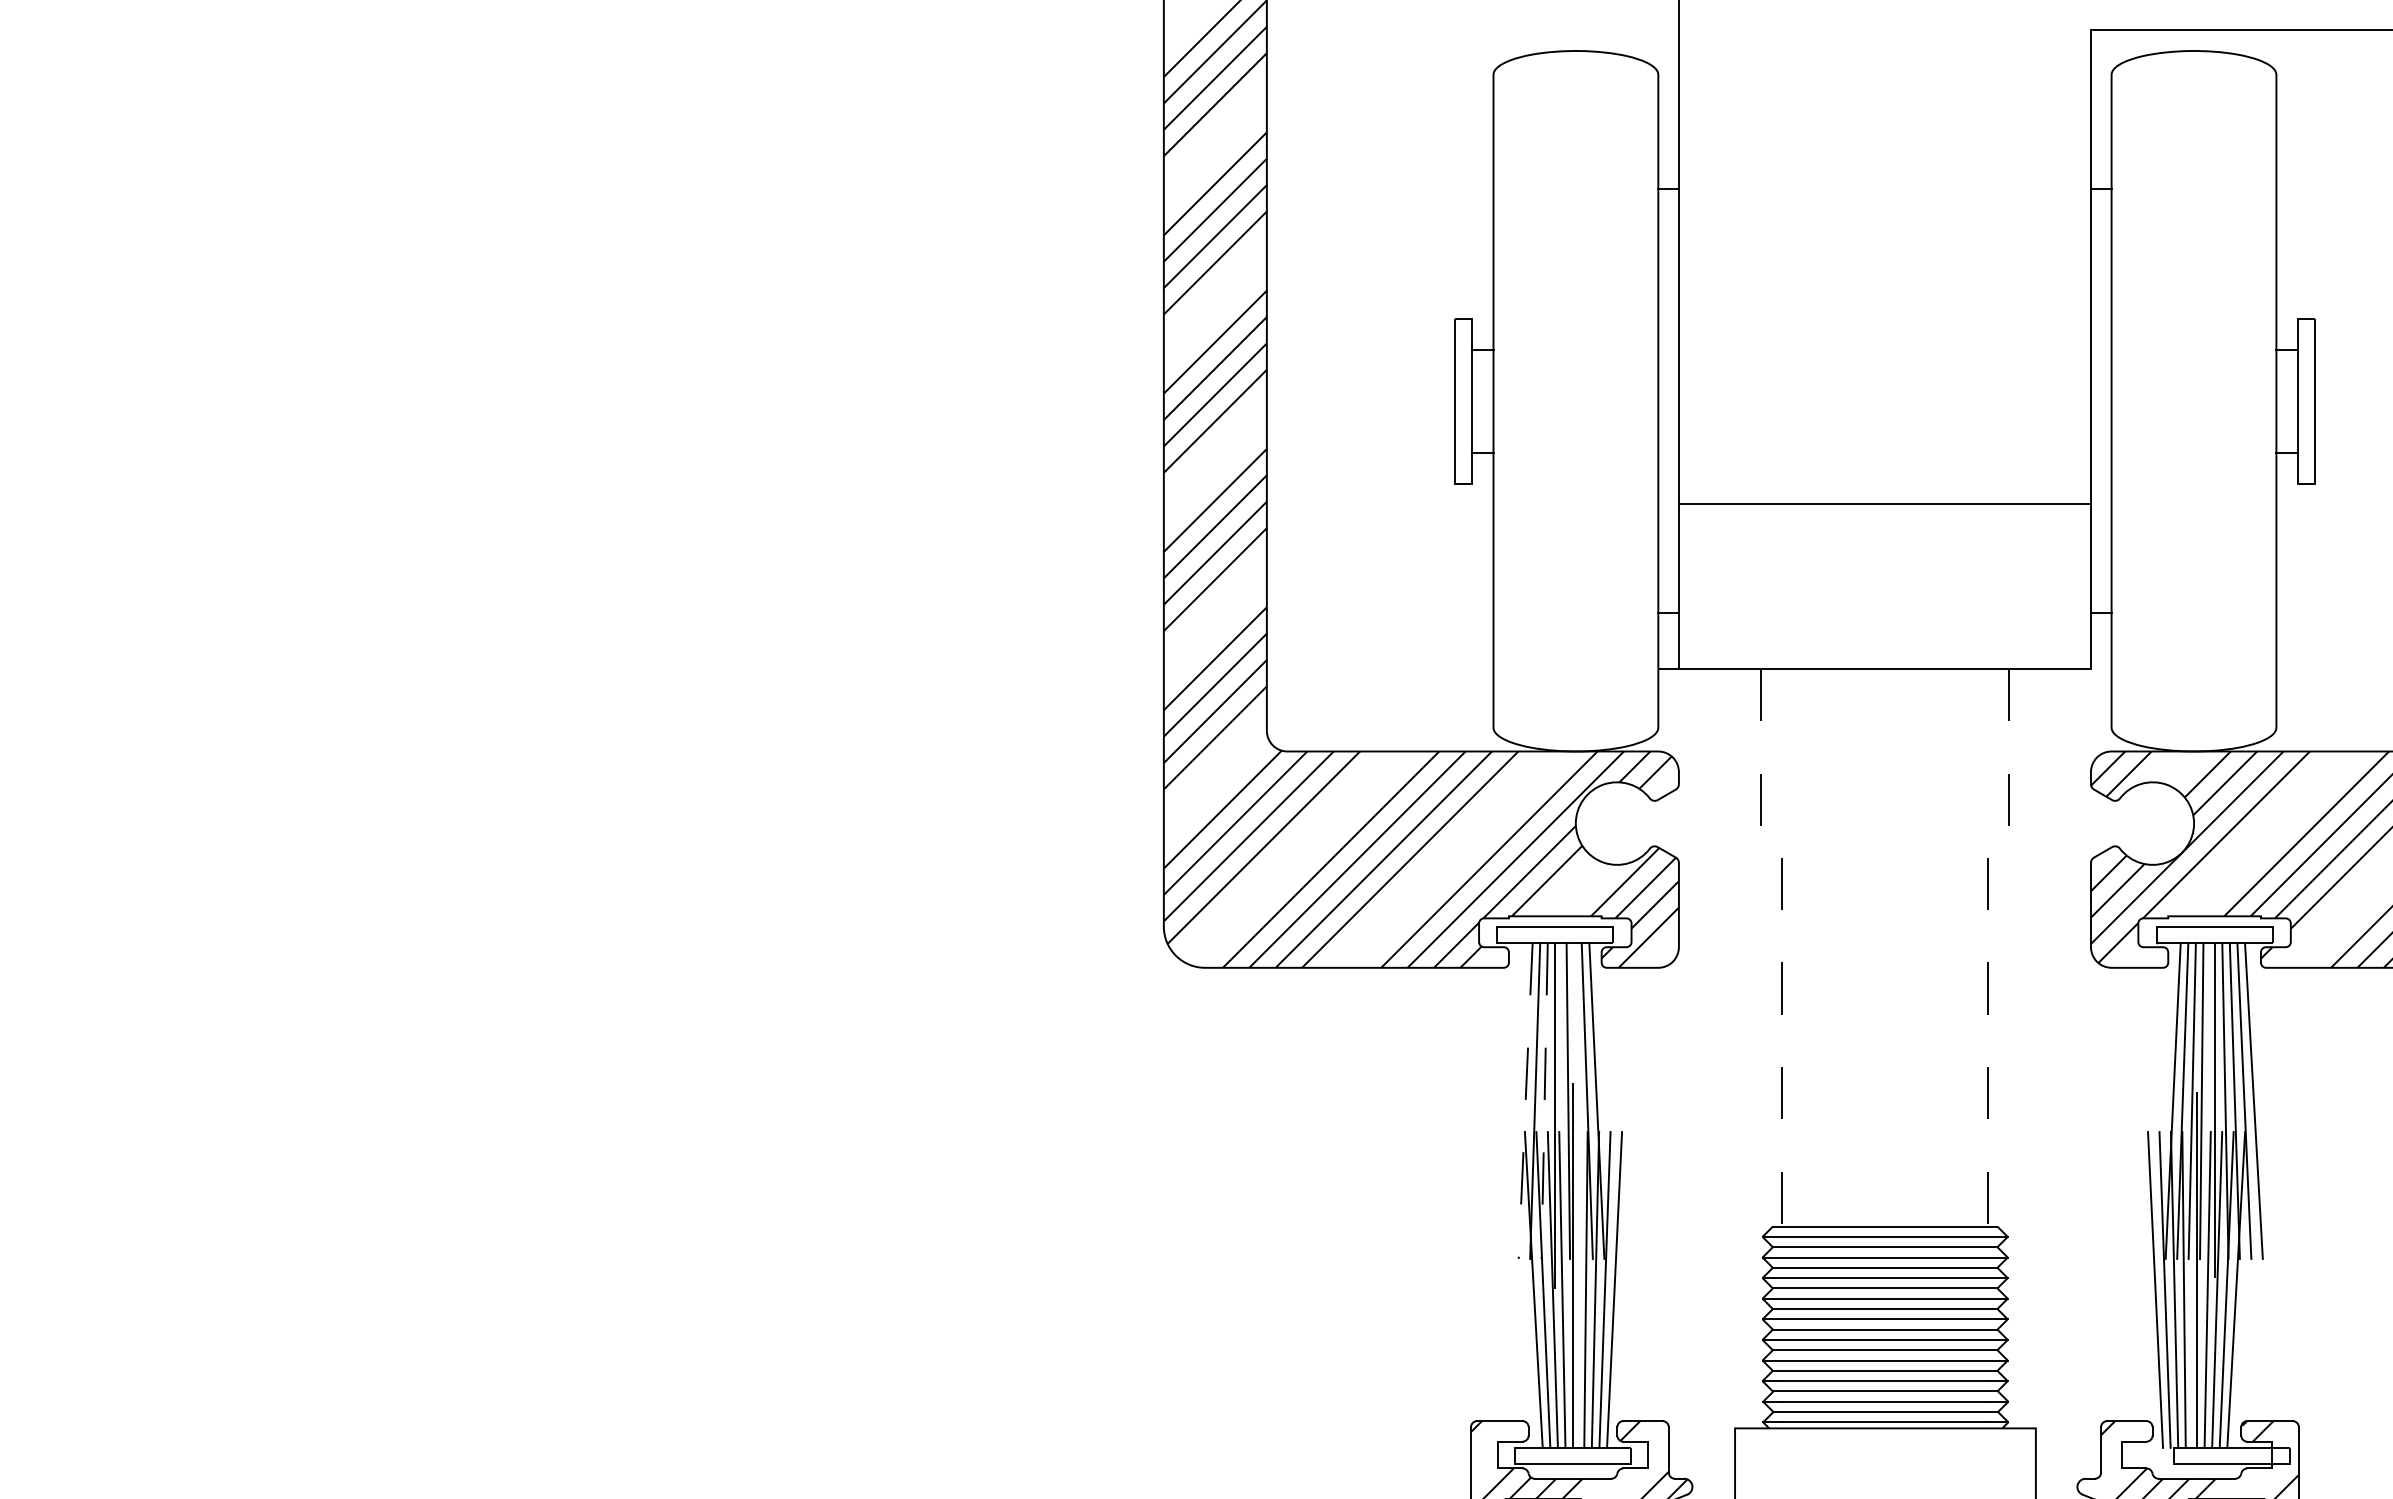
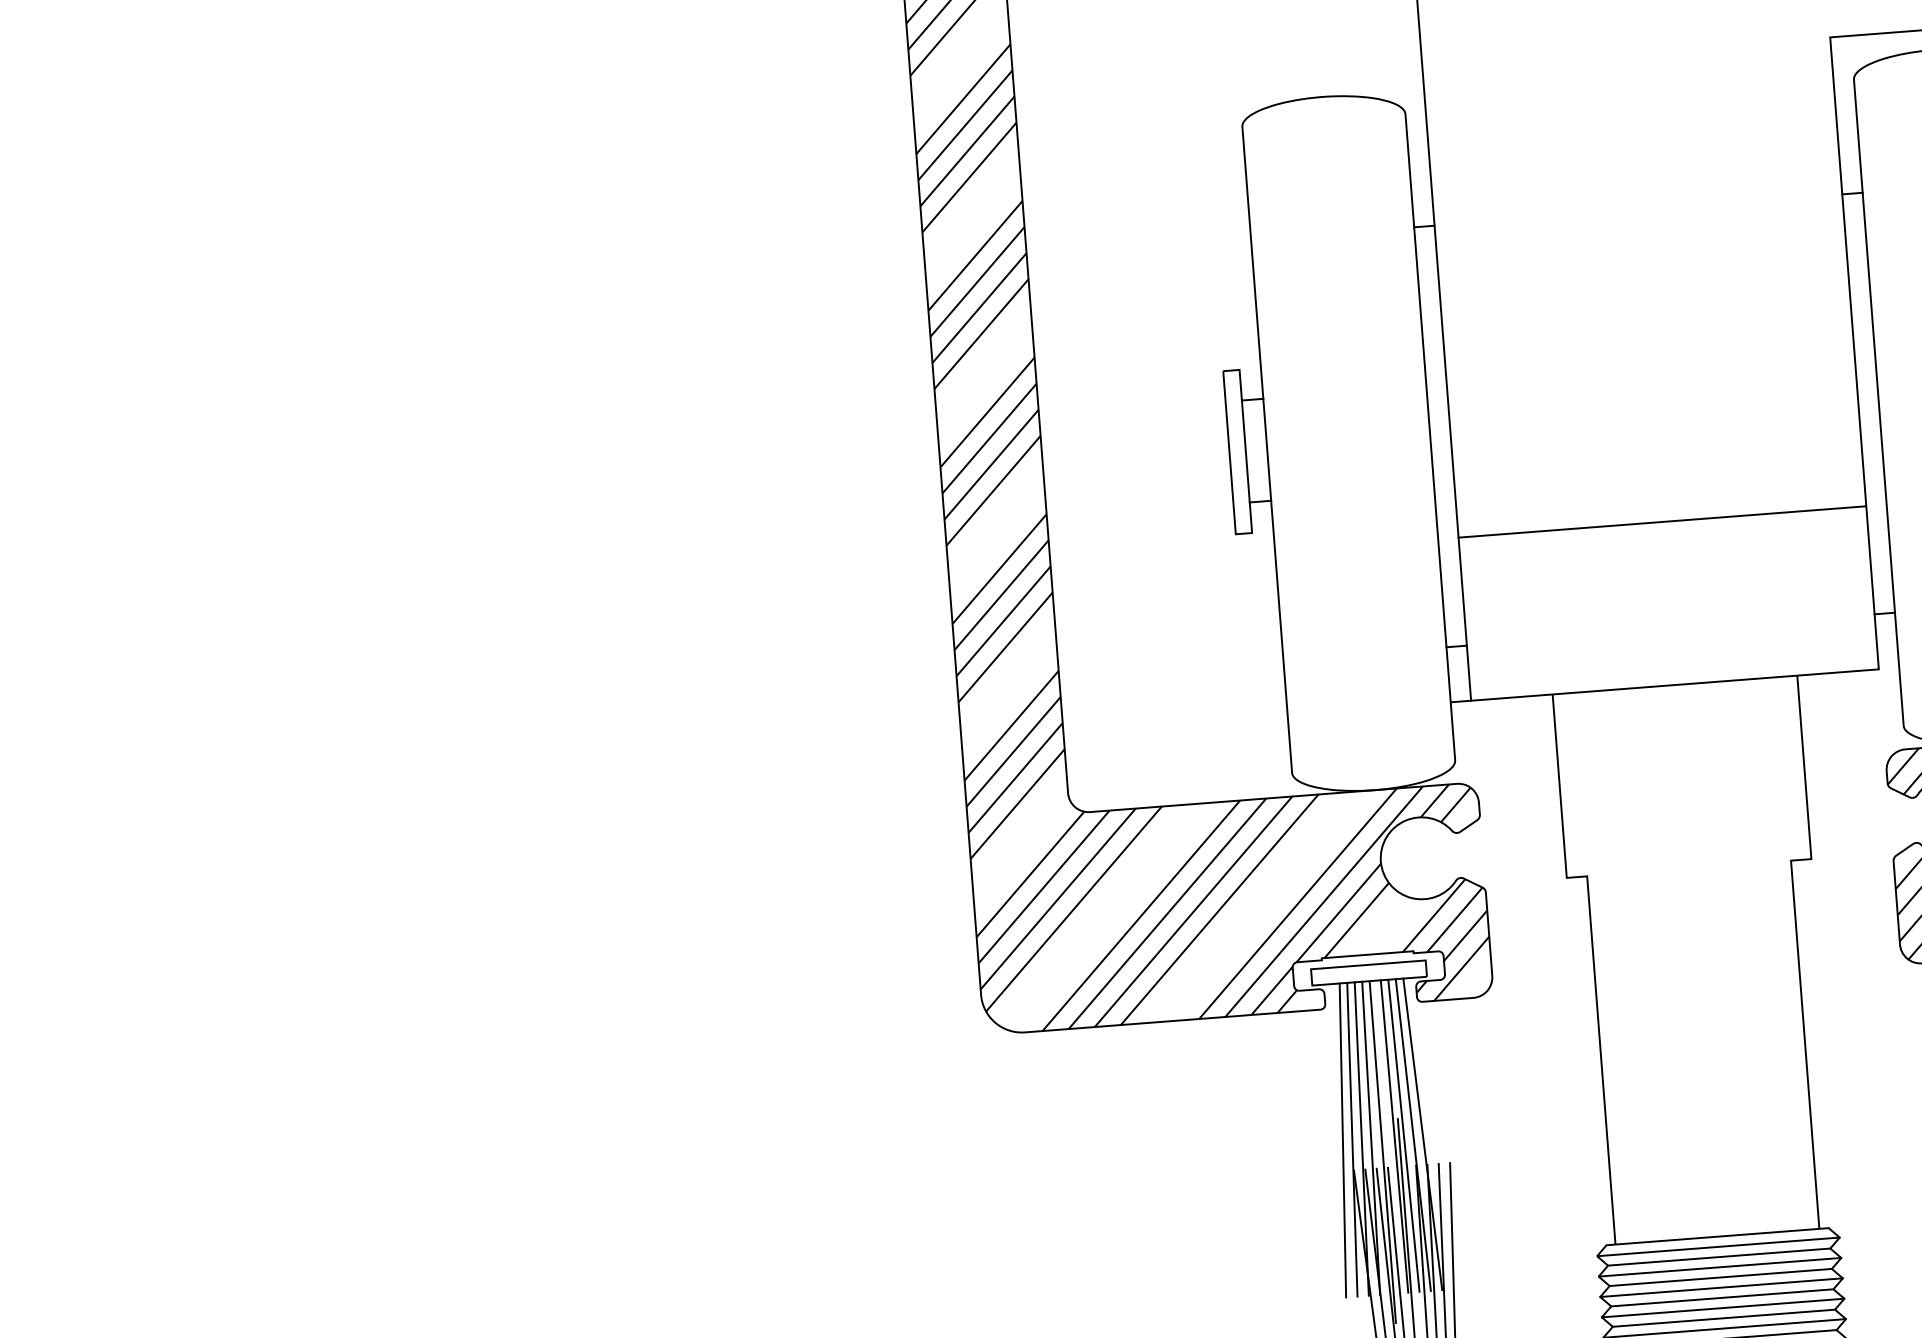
line: (1781, 936) -> (1592, 957), dashed -> solid
line: (1987, 936) -> (1796, 941), dashed -> solid
line: (1516, 1100) -> (1343, 1139), added
line: (1544, 1100) -> (1370, 1137), dashed -> solid
line: (1577, 1100) -> (1403, 1135), added
line: (1525, 1101) -> (1352, 1140), dashed -> solid

